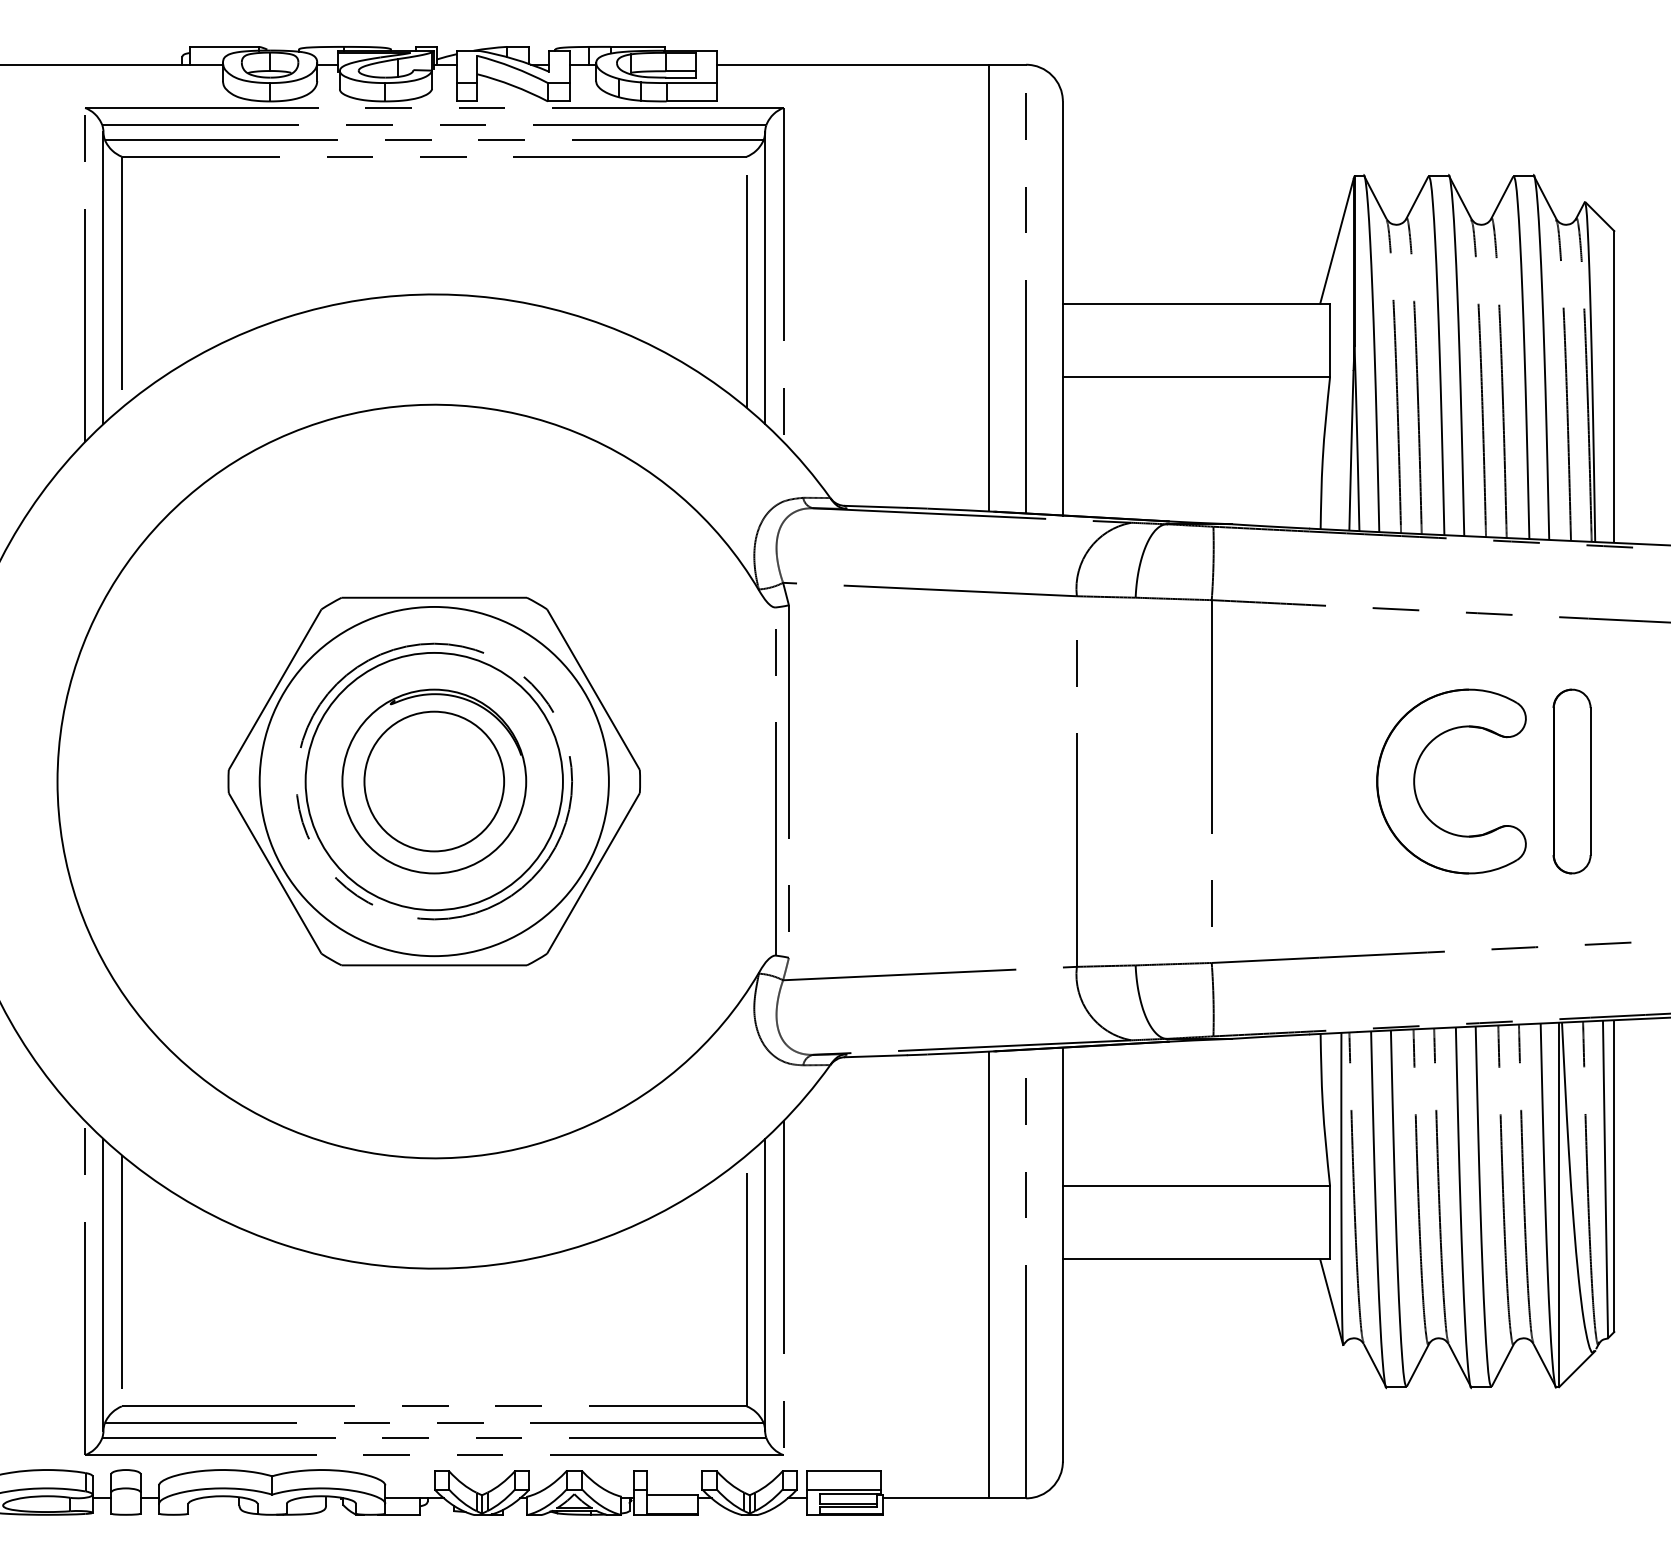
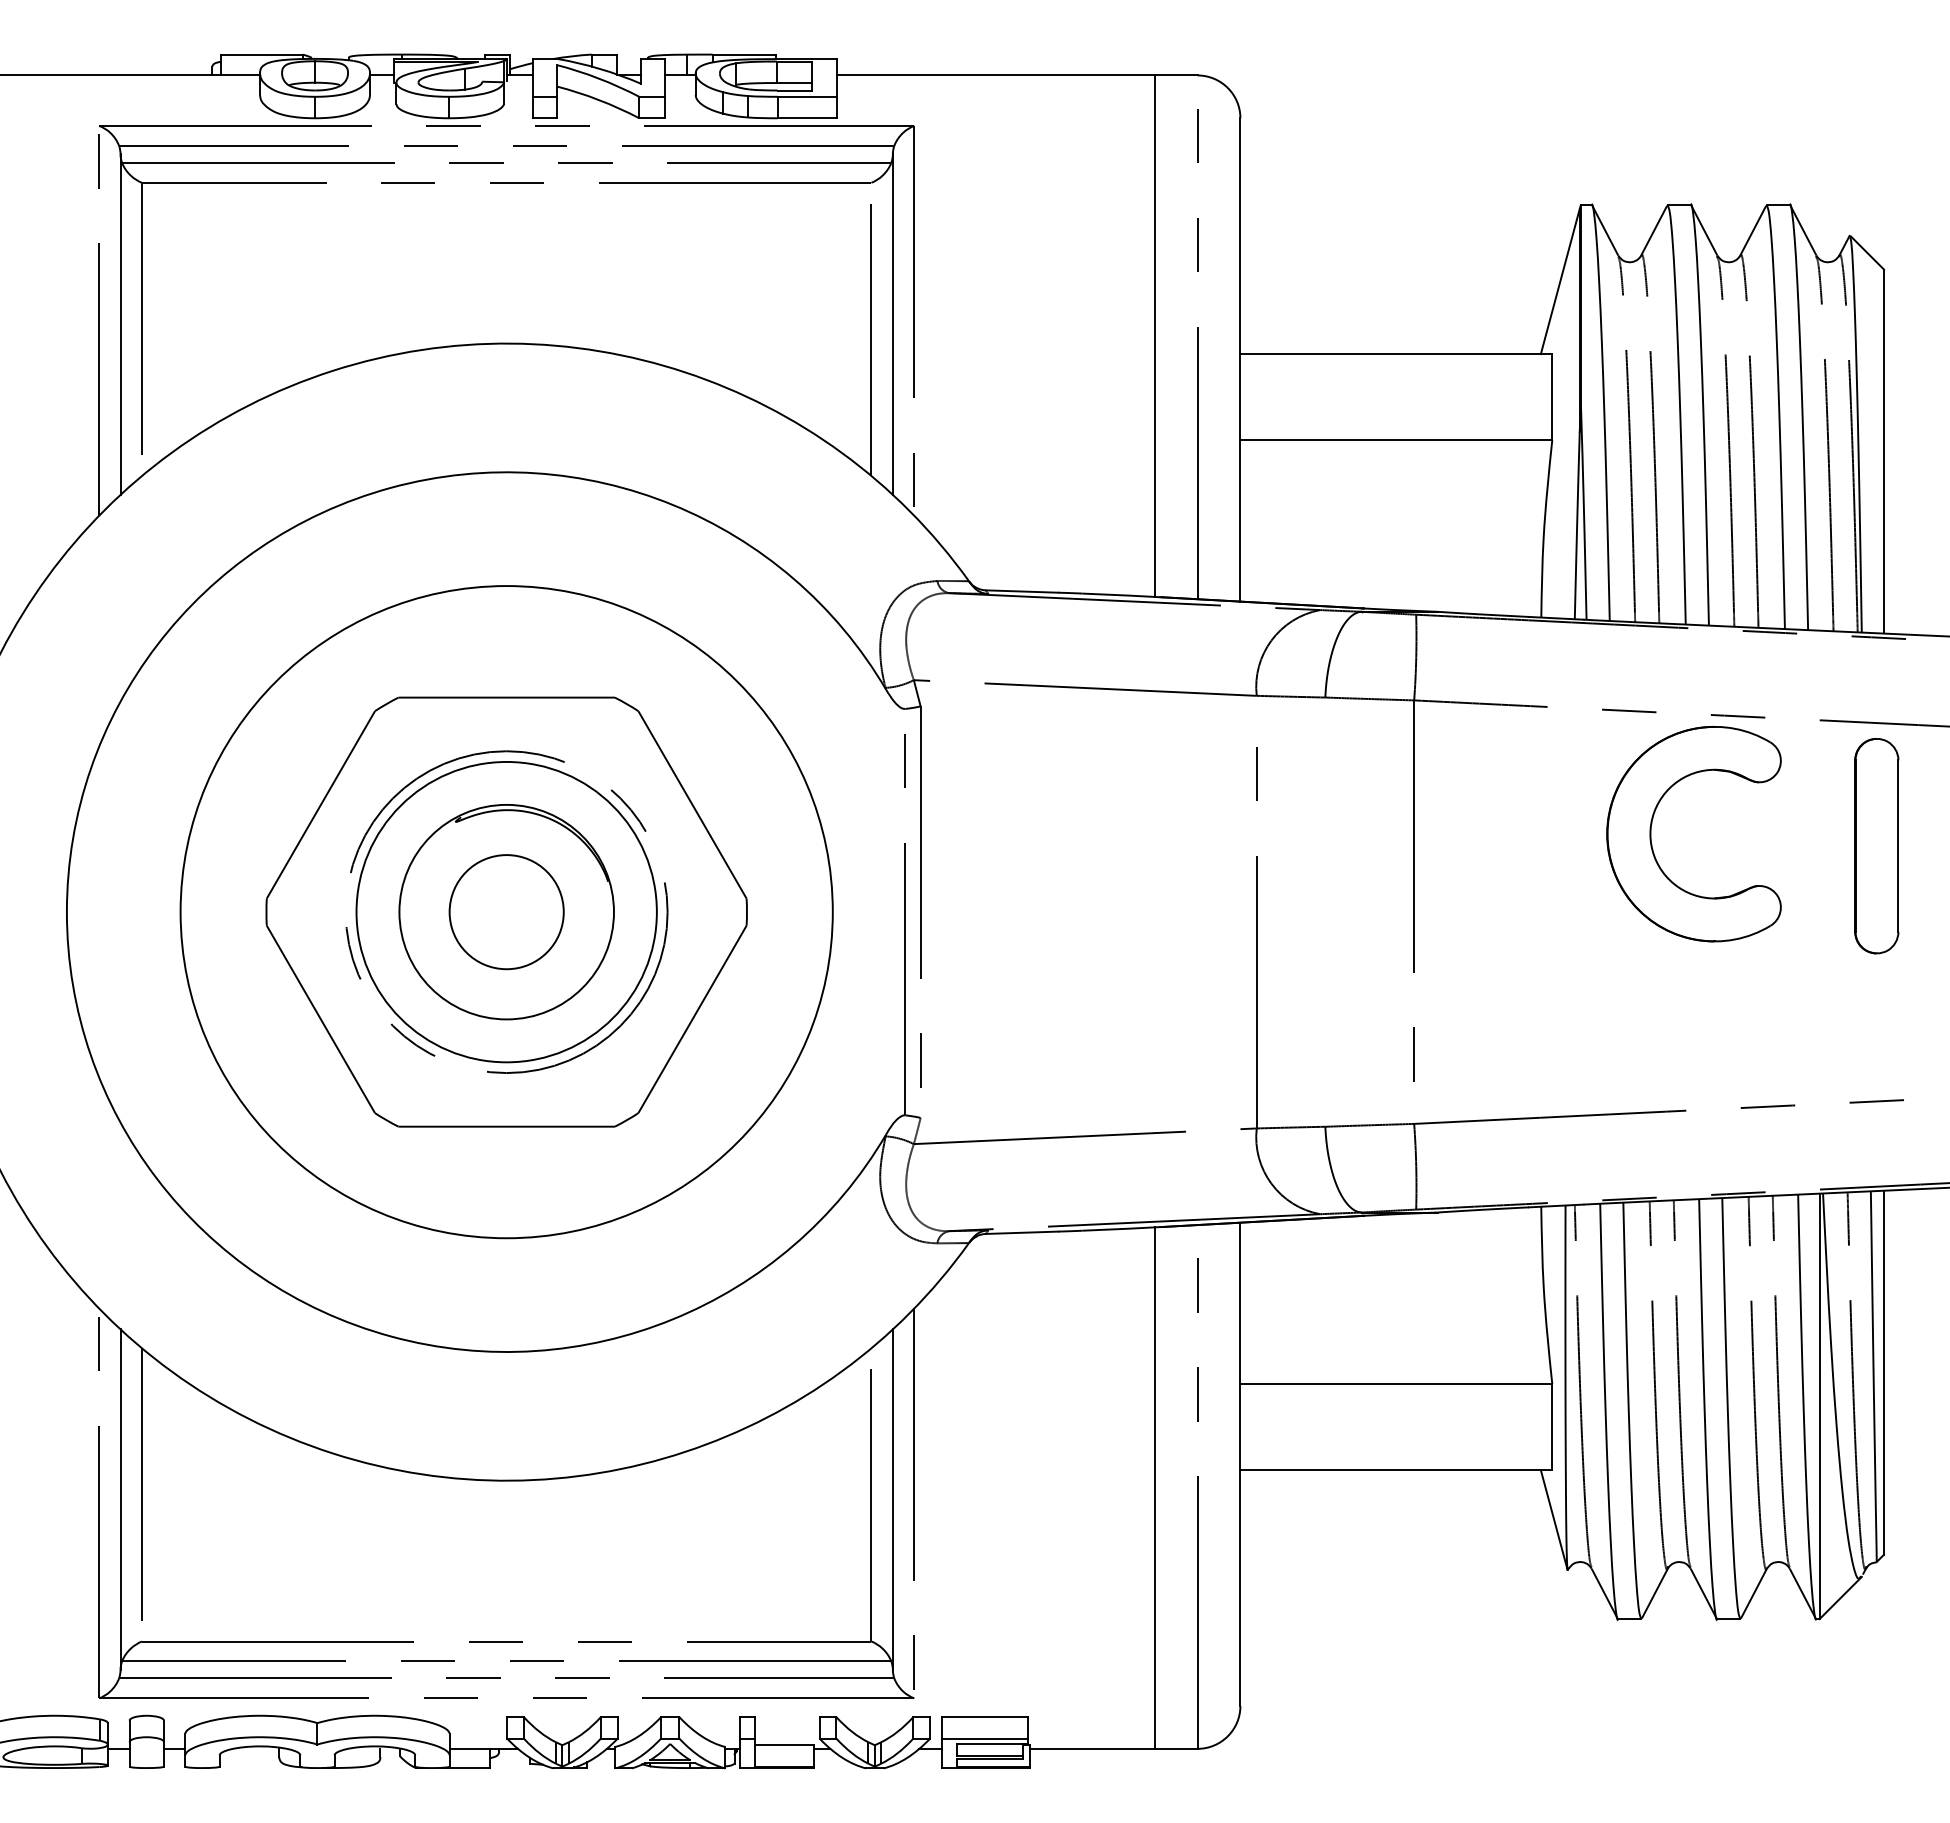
circle: (434, 781) -> (506, 911), size x0.7
circle: (434, 781) -> (506, 911), size x1.6
part: (1415, 781) -> (1651, 834), moved
part: (1571, 781) -> (1876, 846), moved

